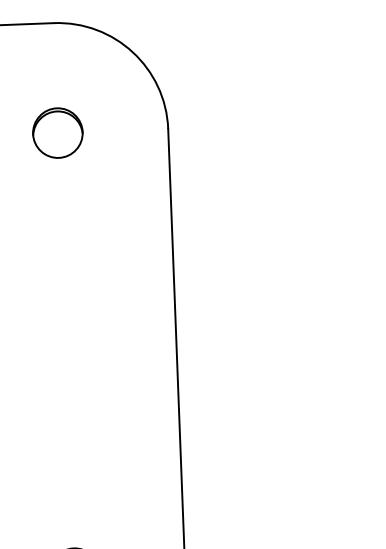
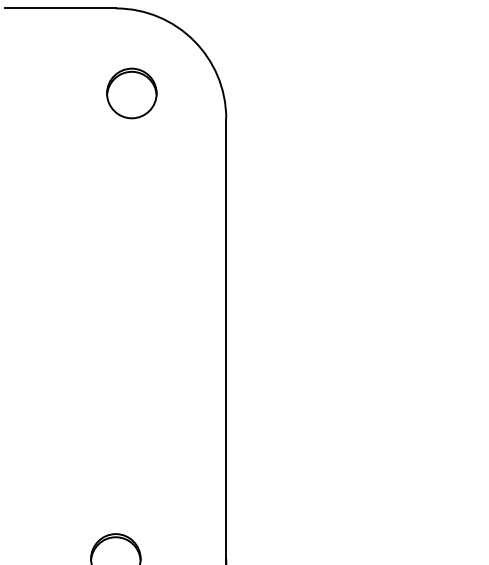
part: (57, 133) -> (131, 93), moved

